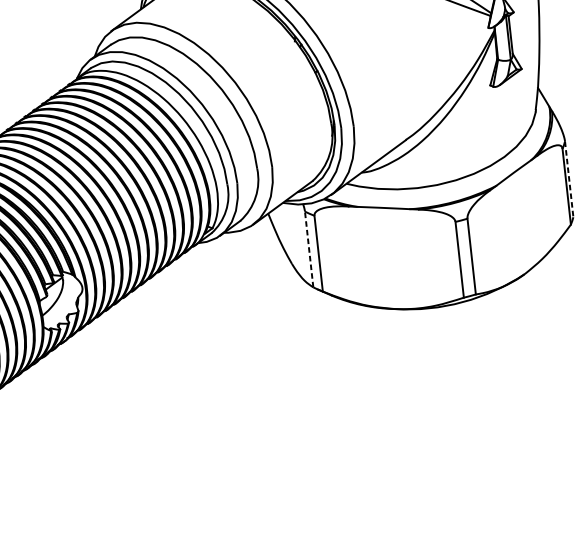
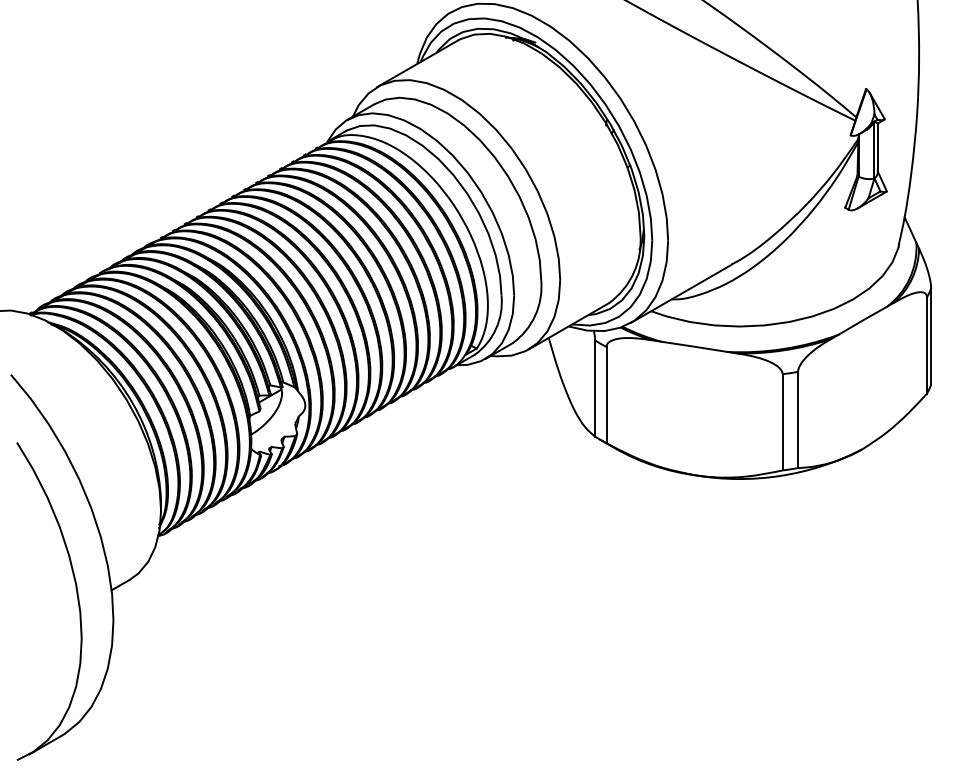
line: (569, 180) -> (931, 337), dashed -> solid
line: (309, 249) -> (595, 388), dashed -> solid

